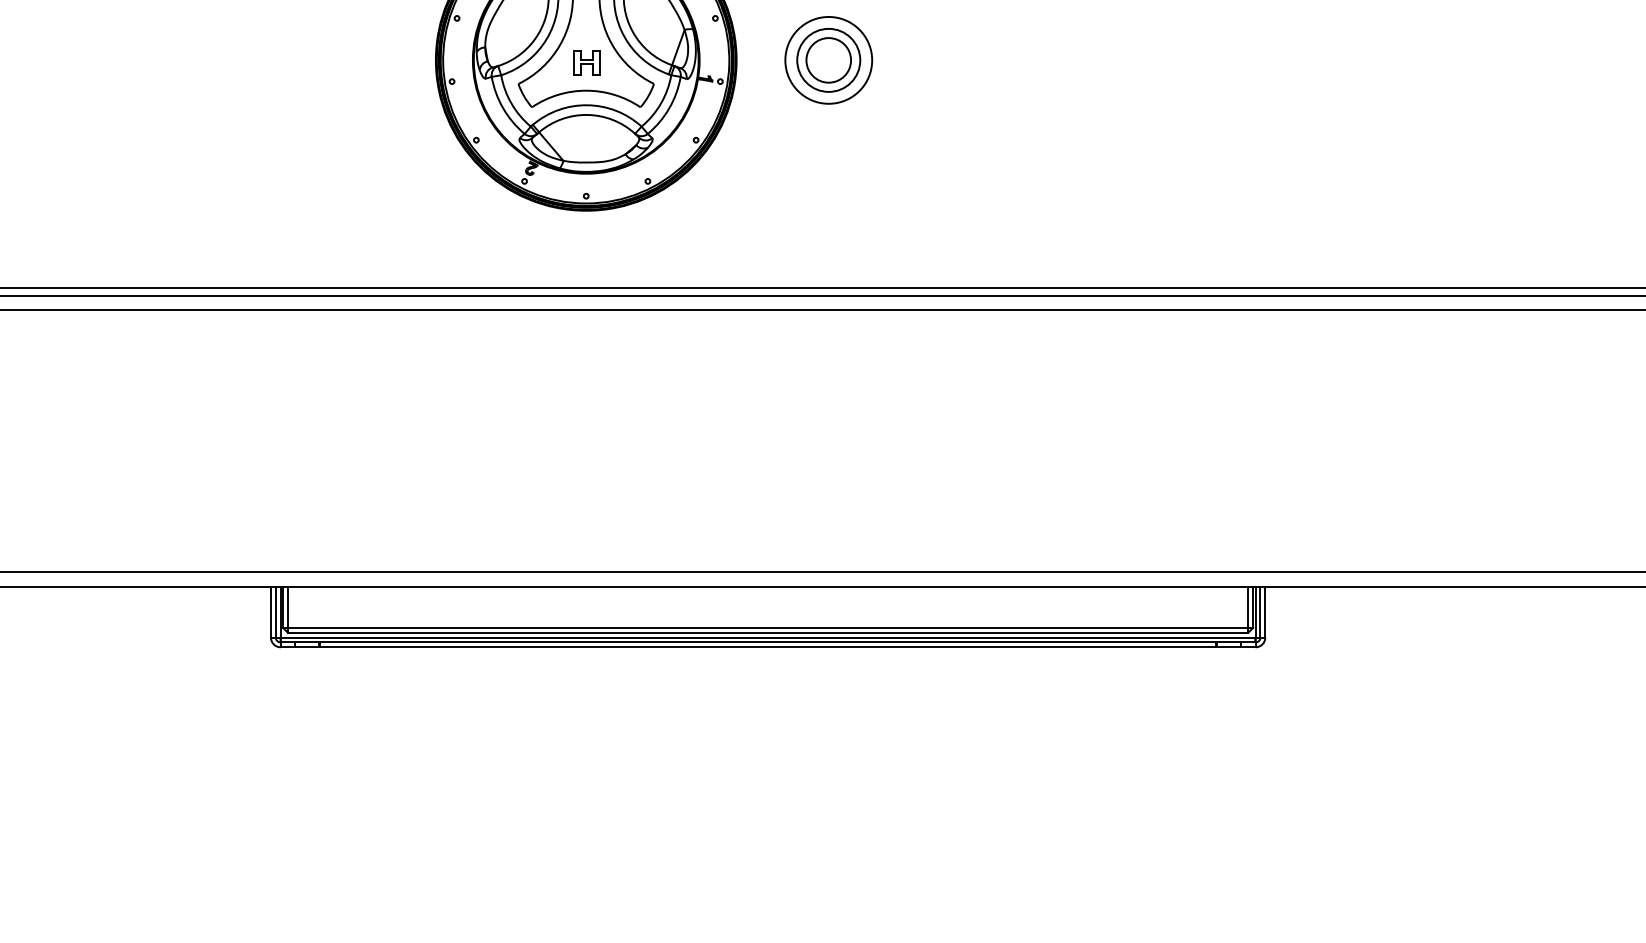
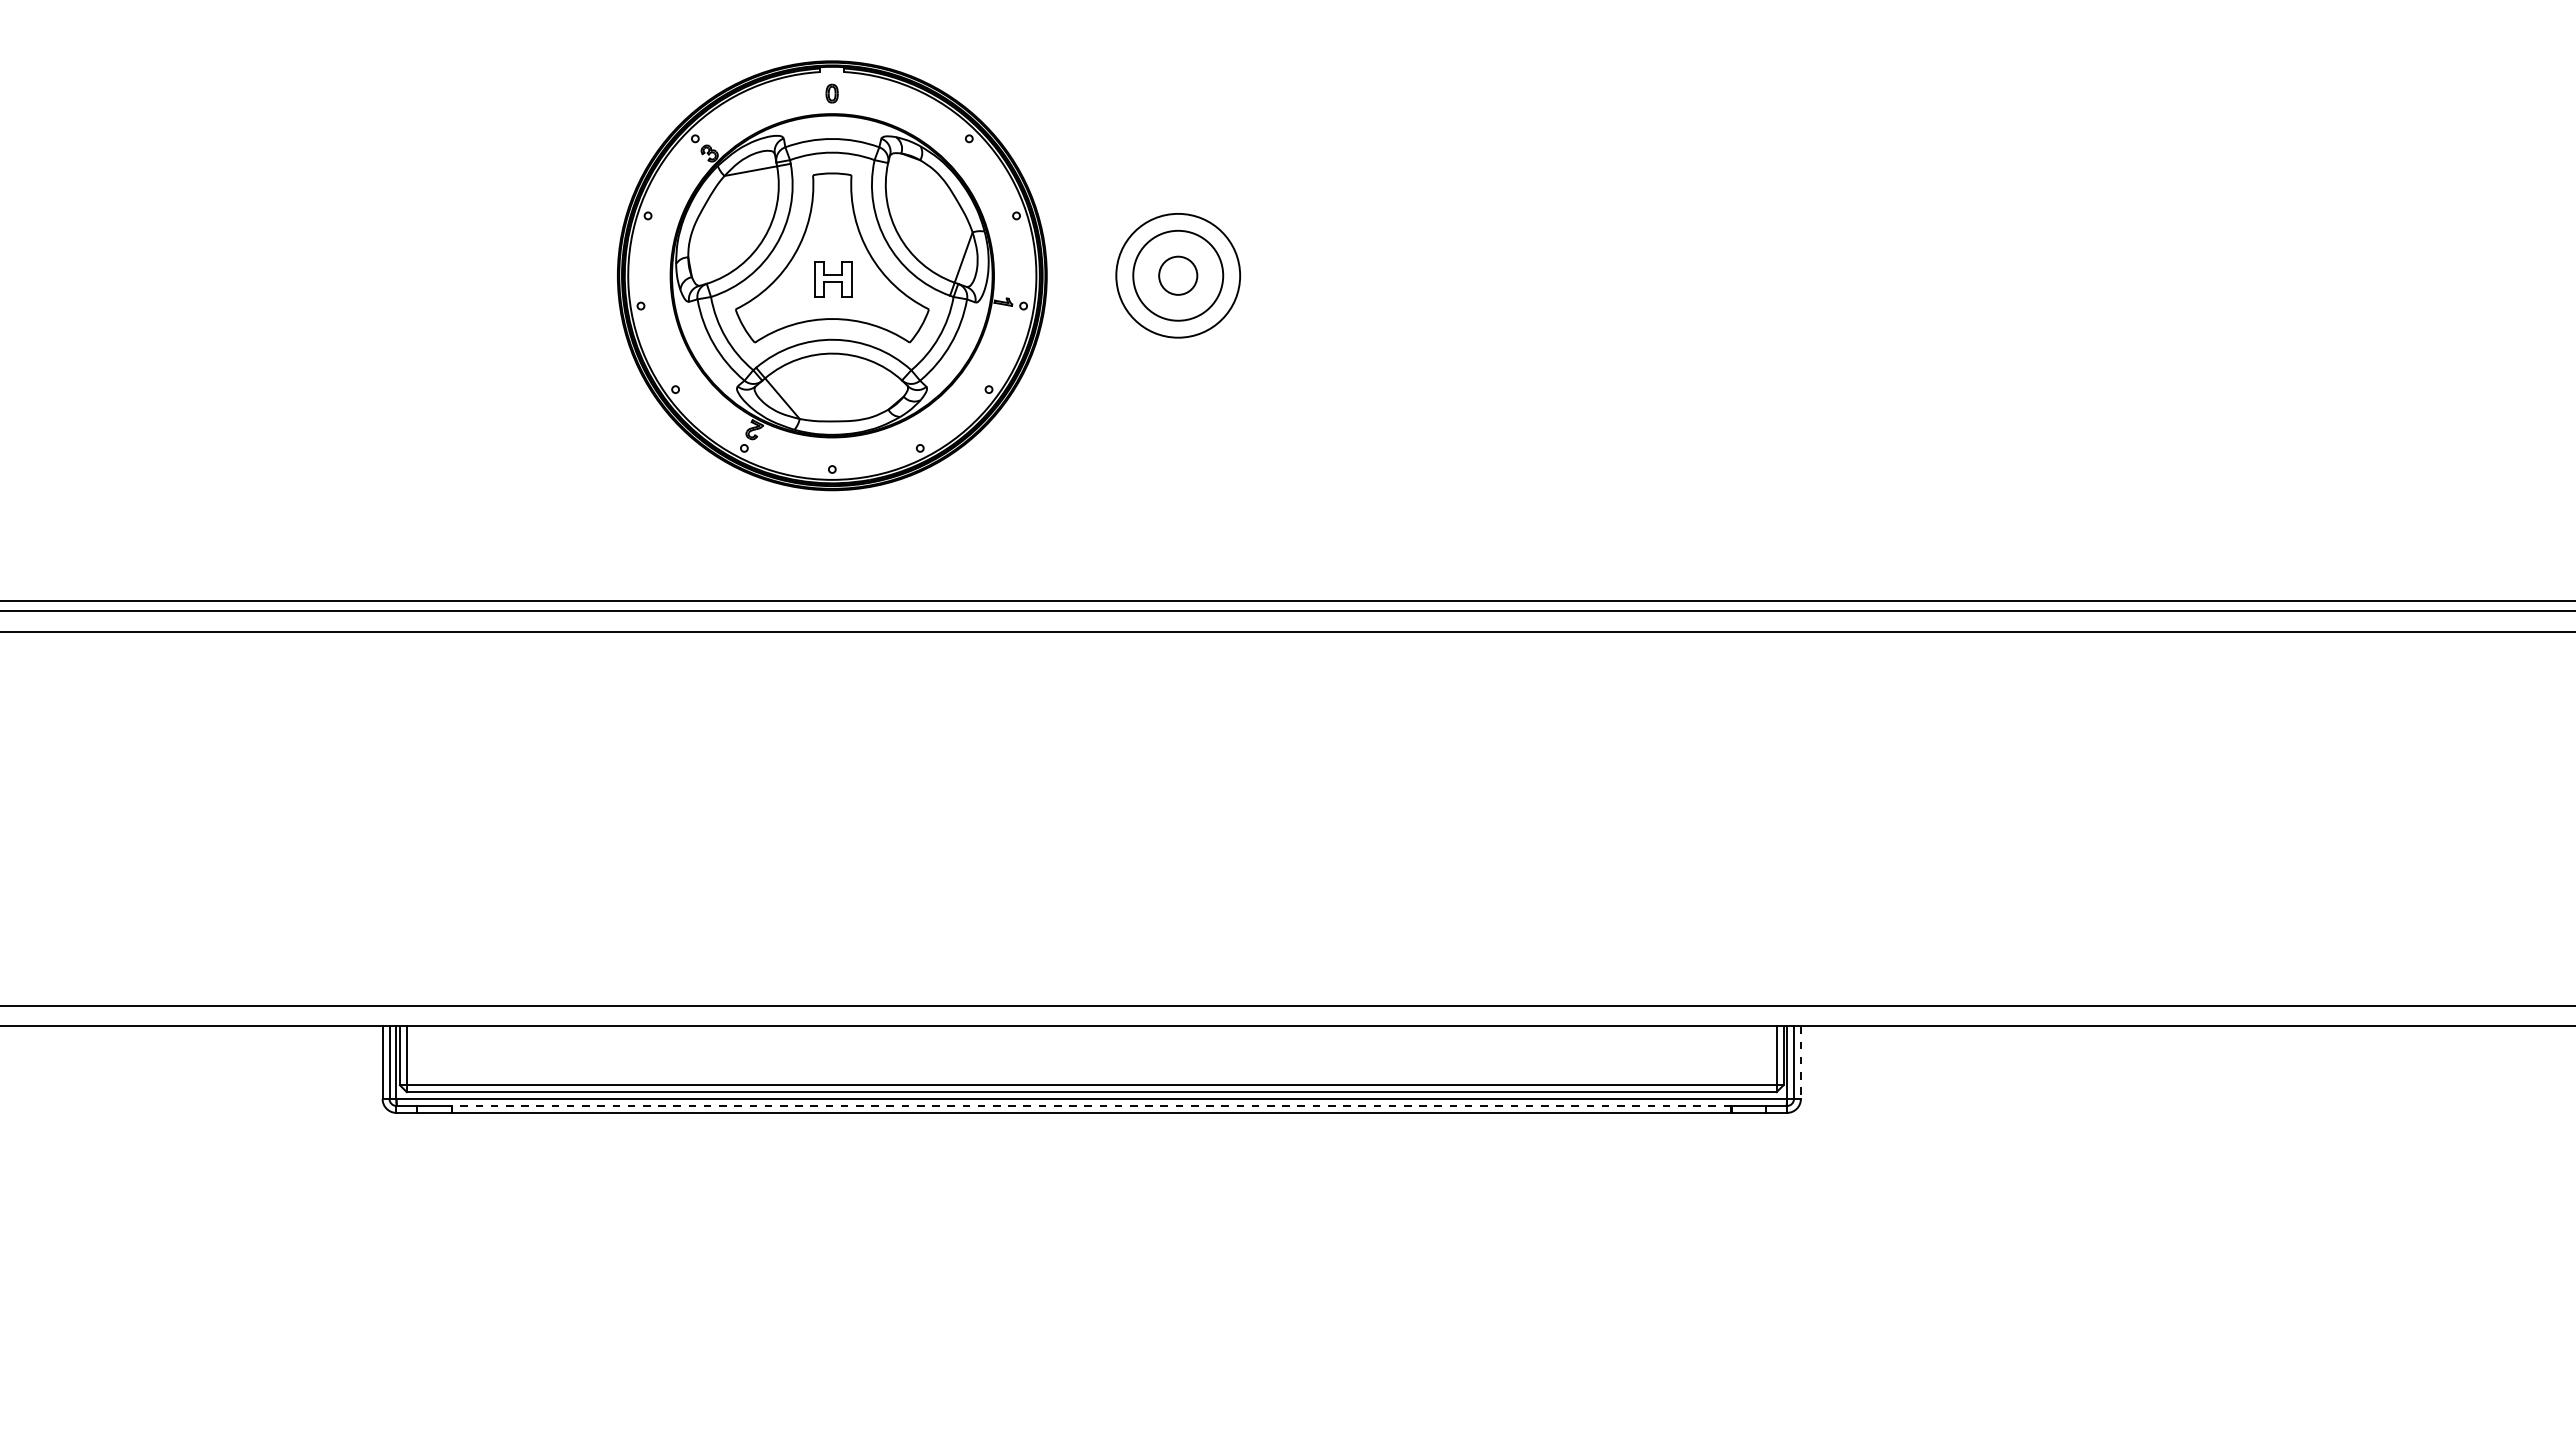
circle: (828, 60) -> (1178, 275), size x0.6
line: (1265, 612) -> (1800, 1063), solid -> dashed
line: (767, 642) -> (1091, 1106), solid -> dashed

